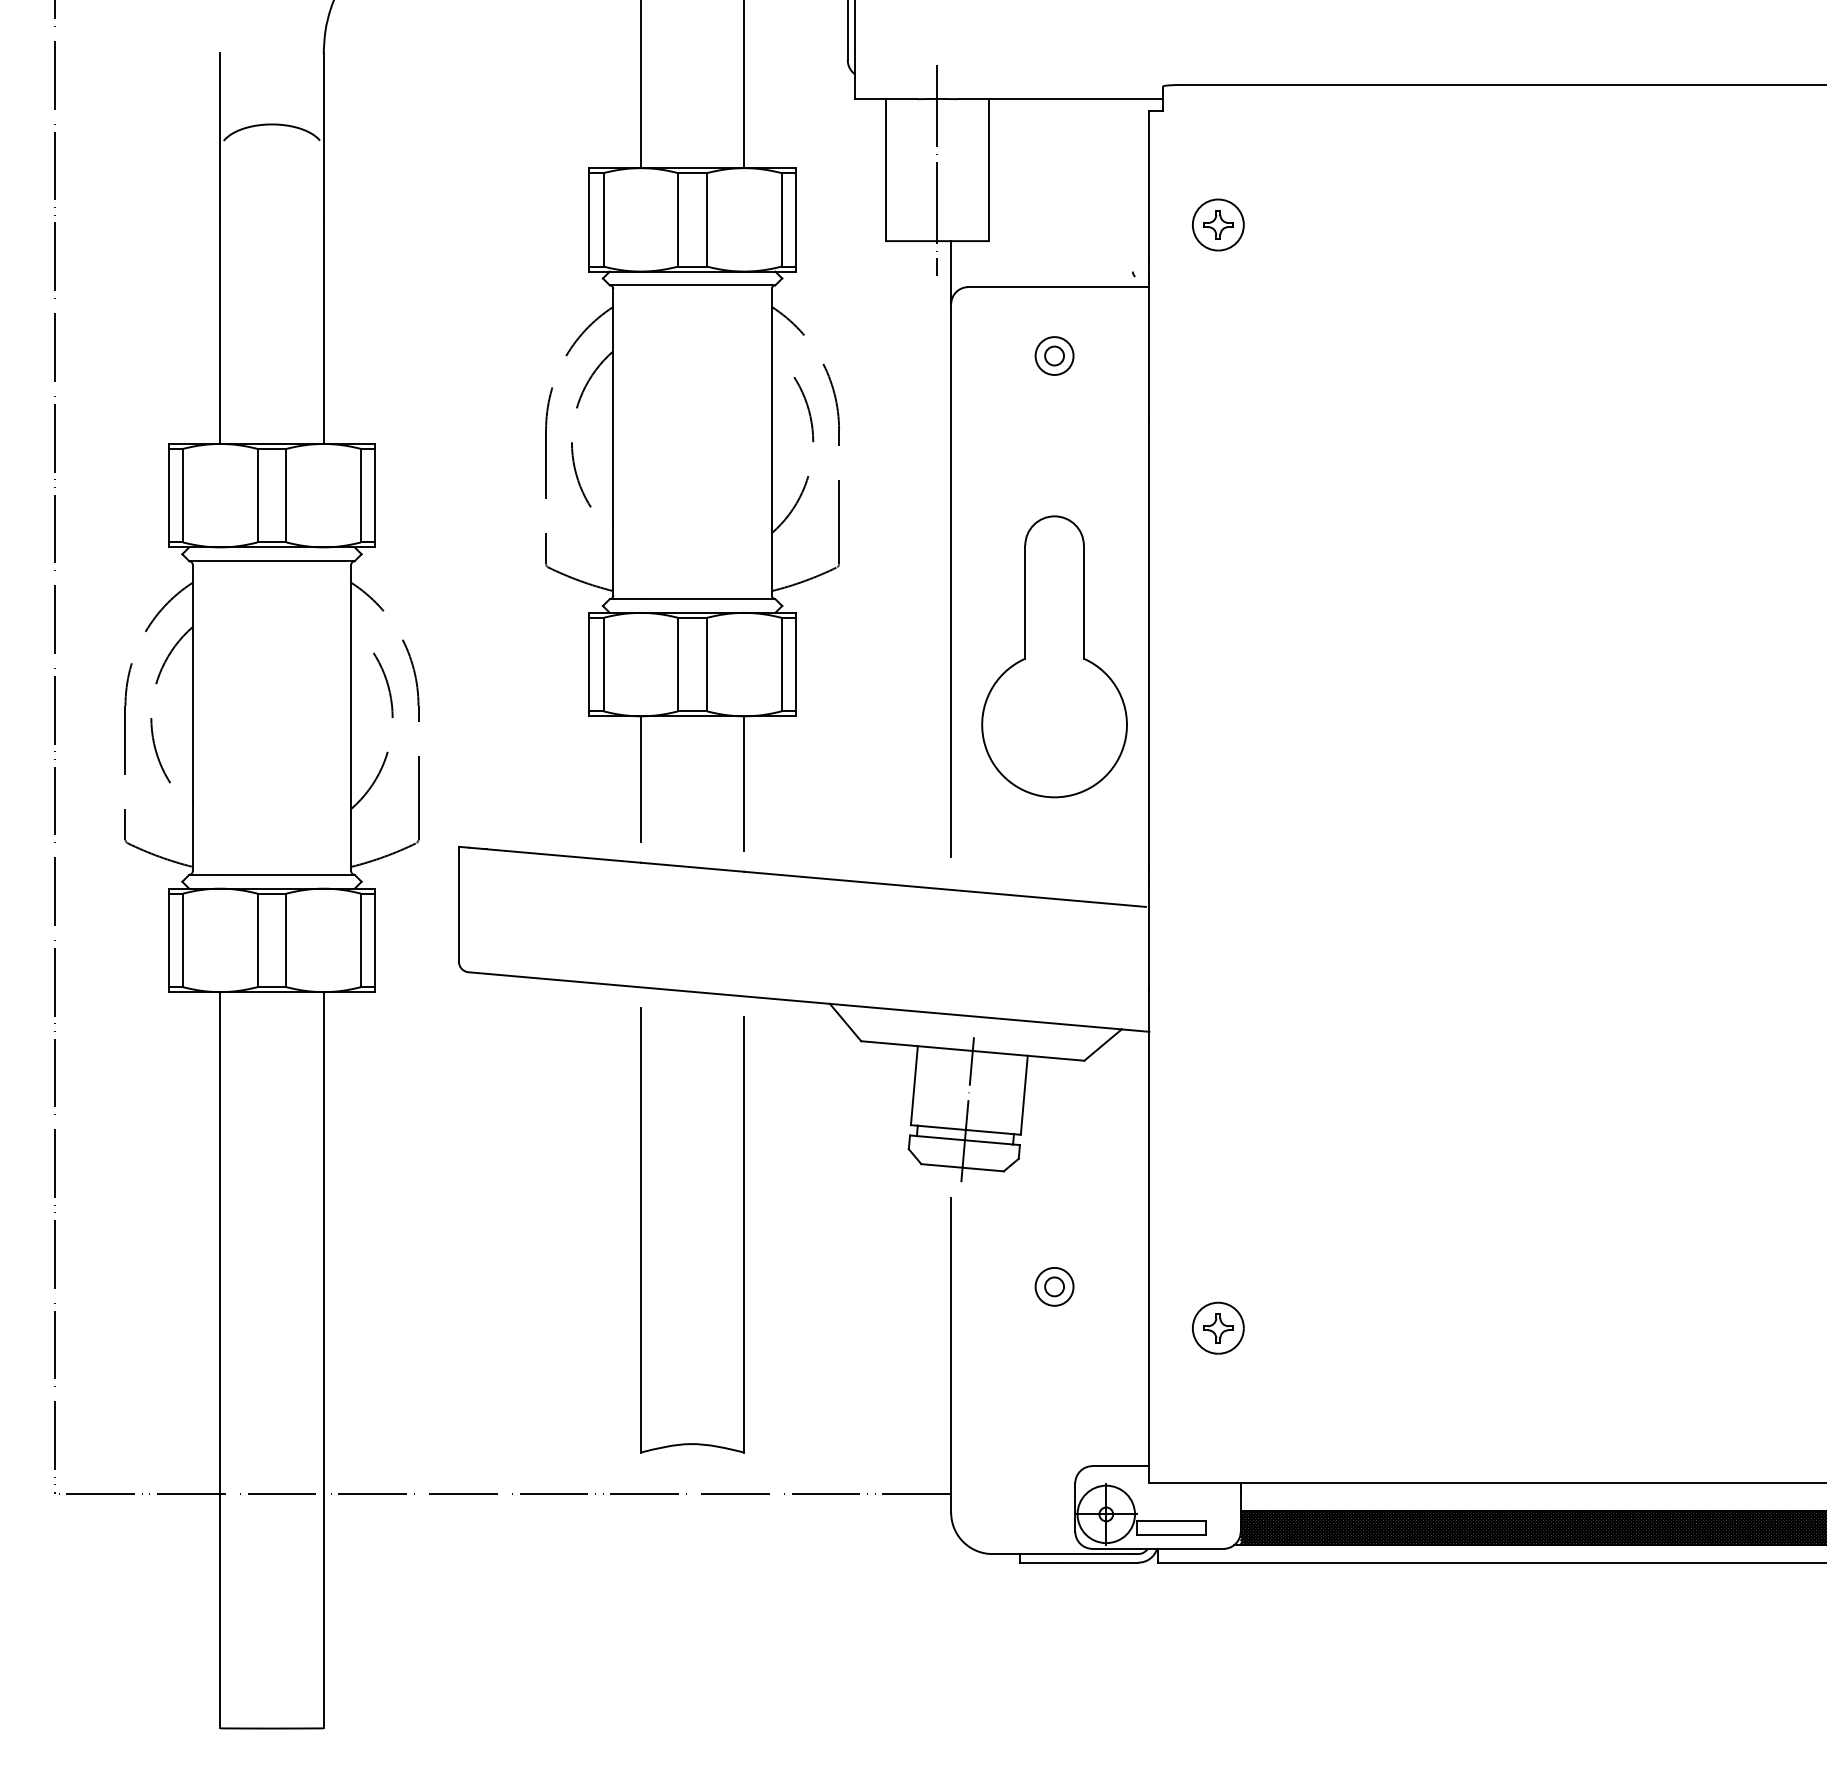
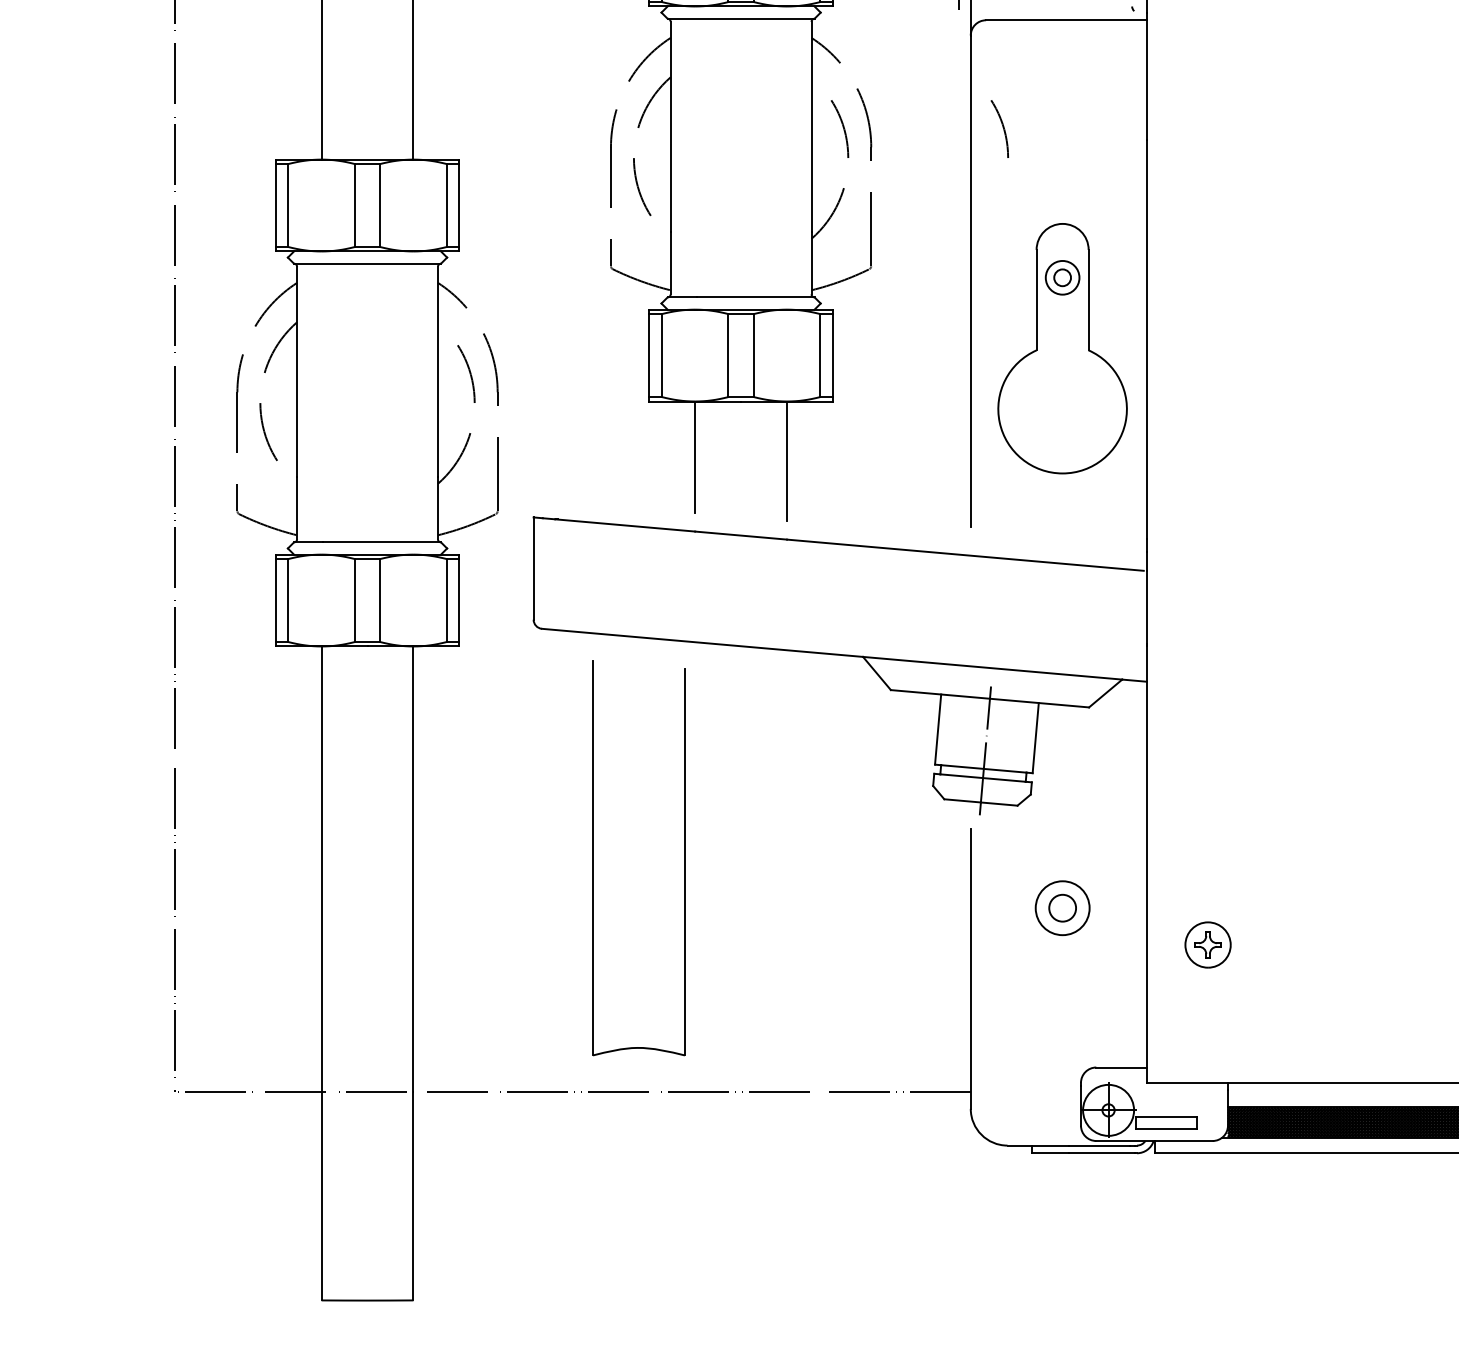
part: (1054, 355) -> (1062, 277), moved
arc: (987, 409) -> (1003, 128), added
part: (641, 1230) -> (593, 858), moved
part: (1054, 1286) -> (1062, 907), size x1.6

